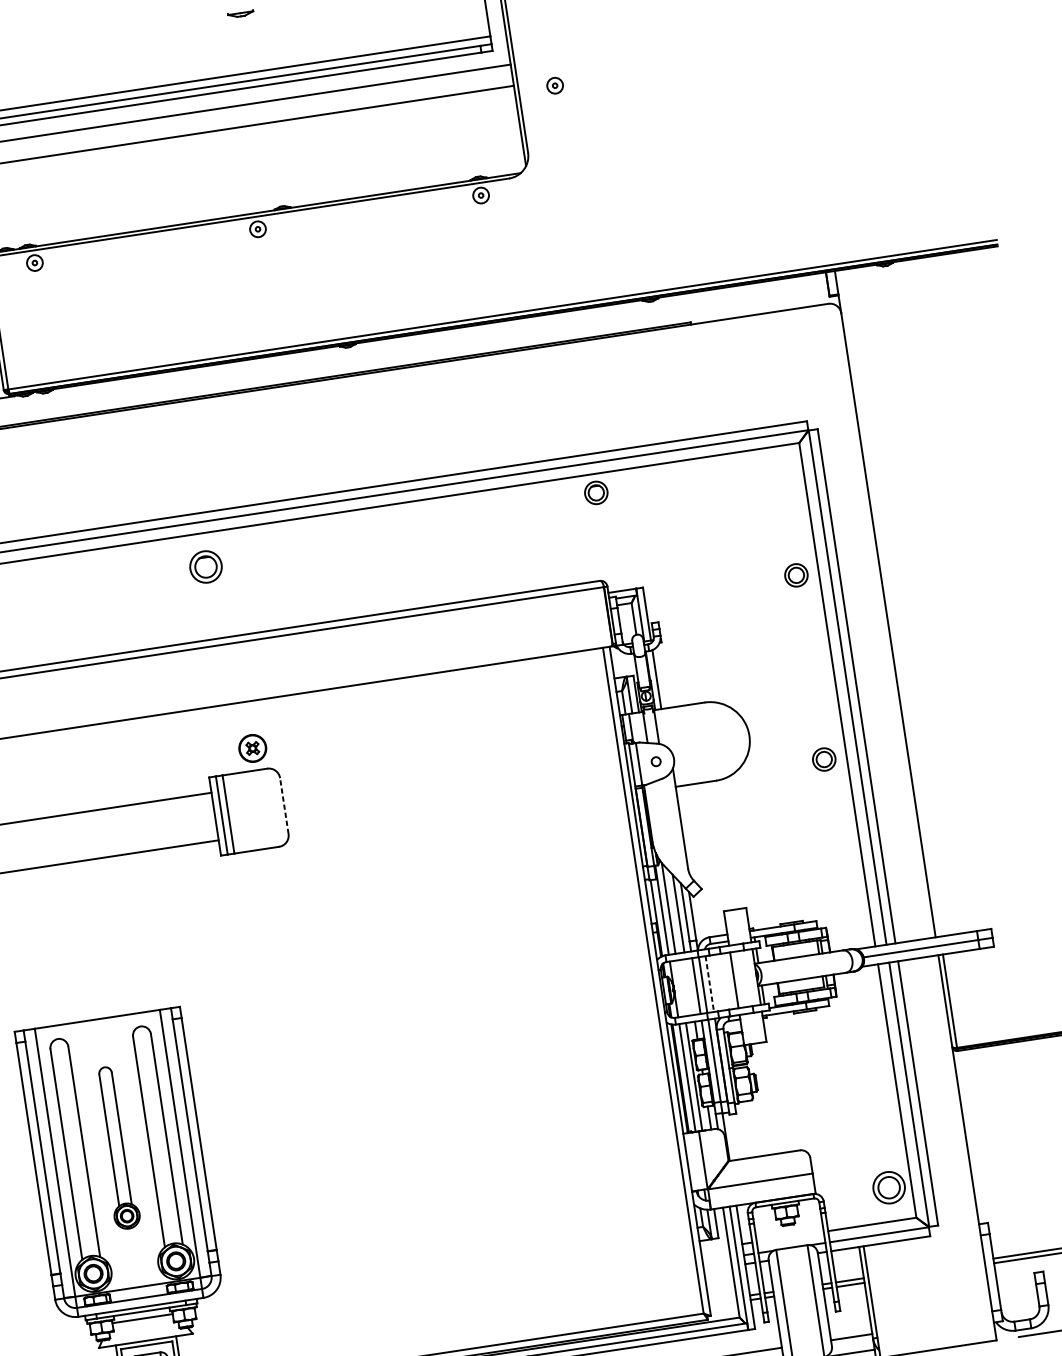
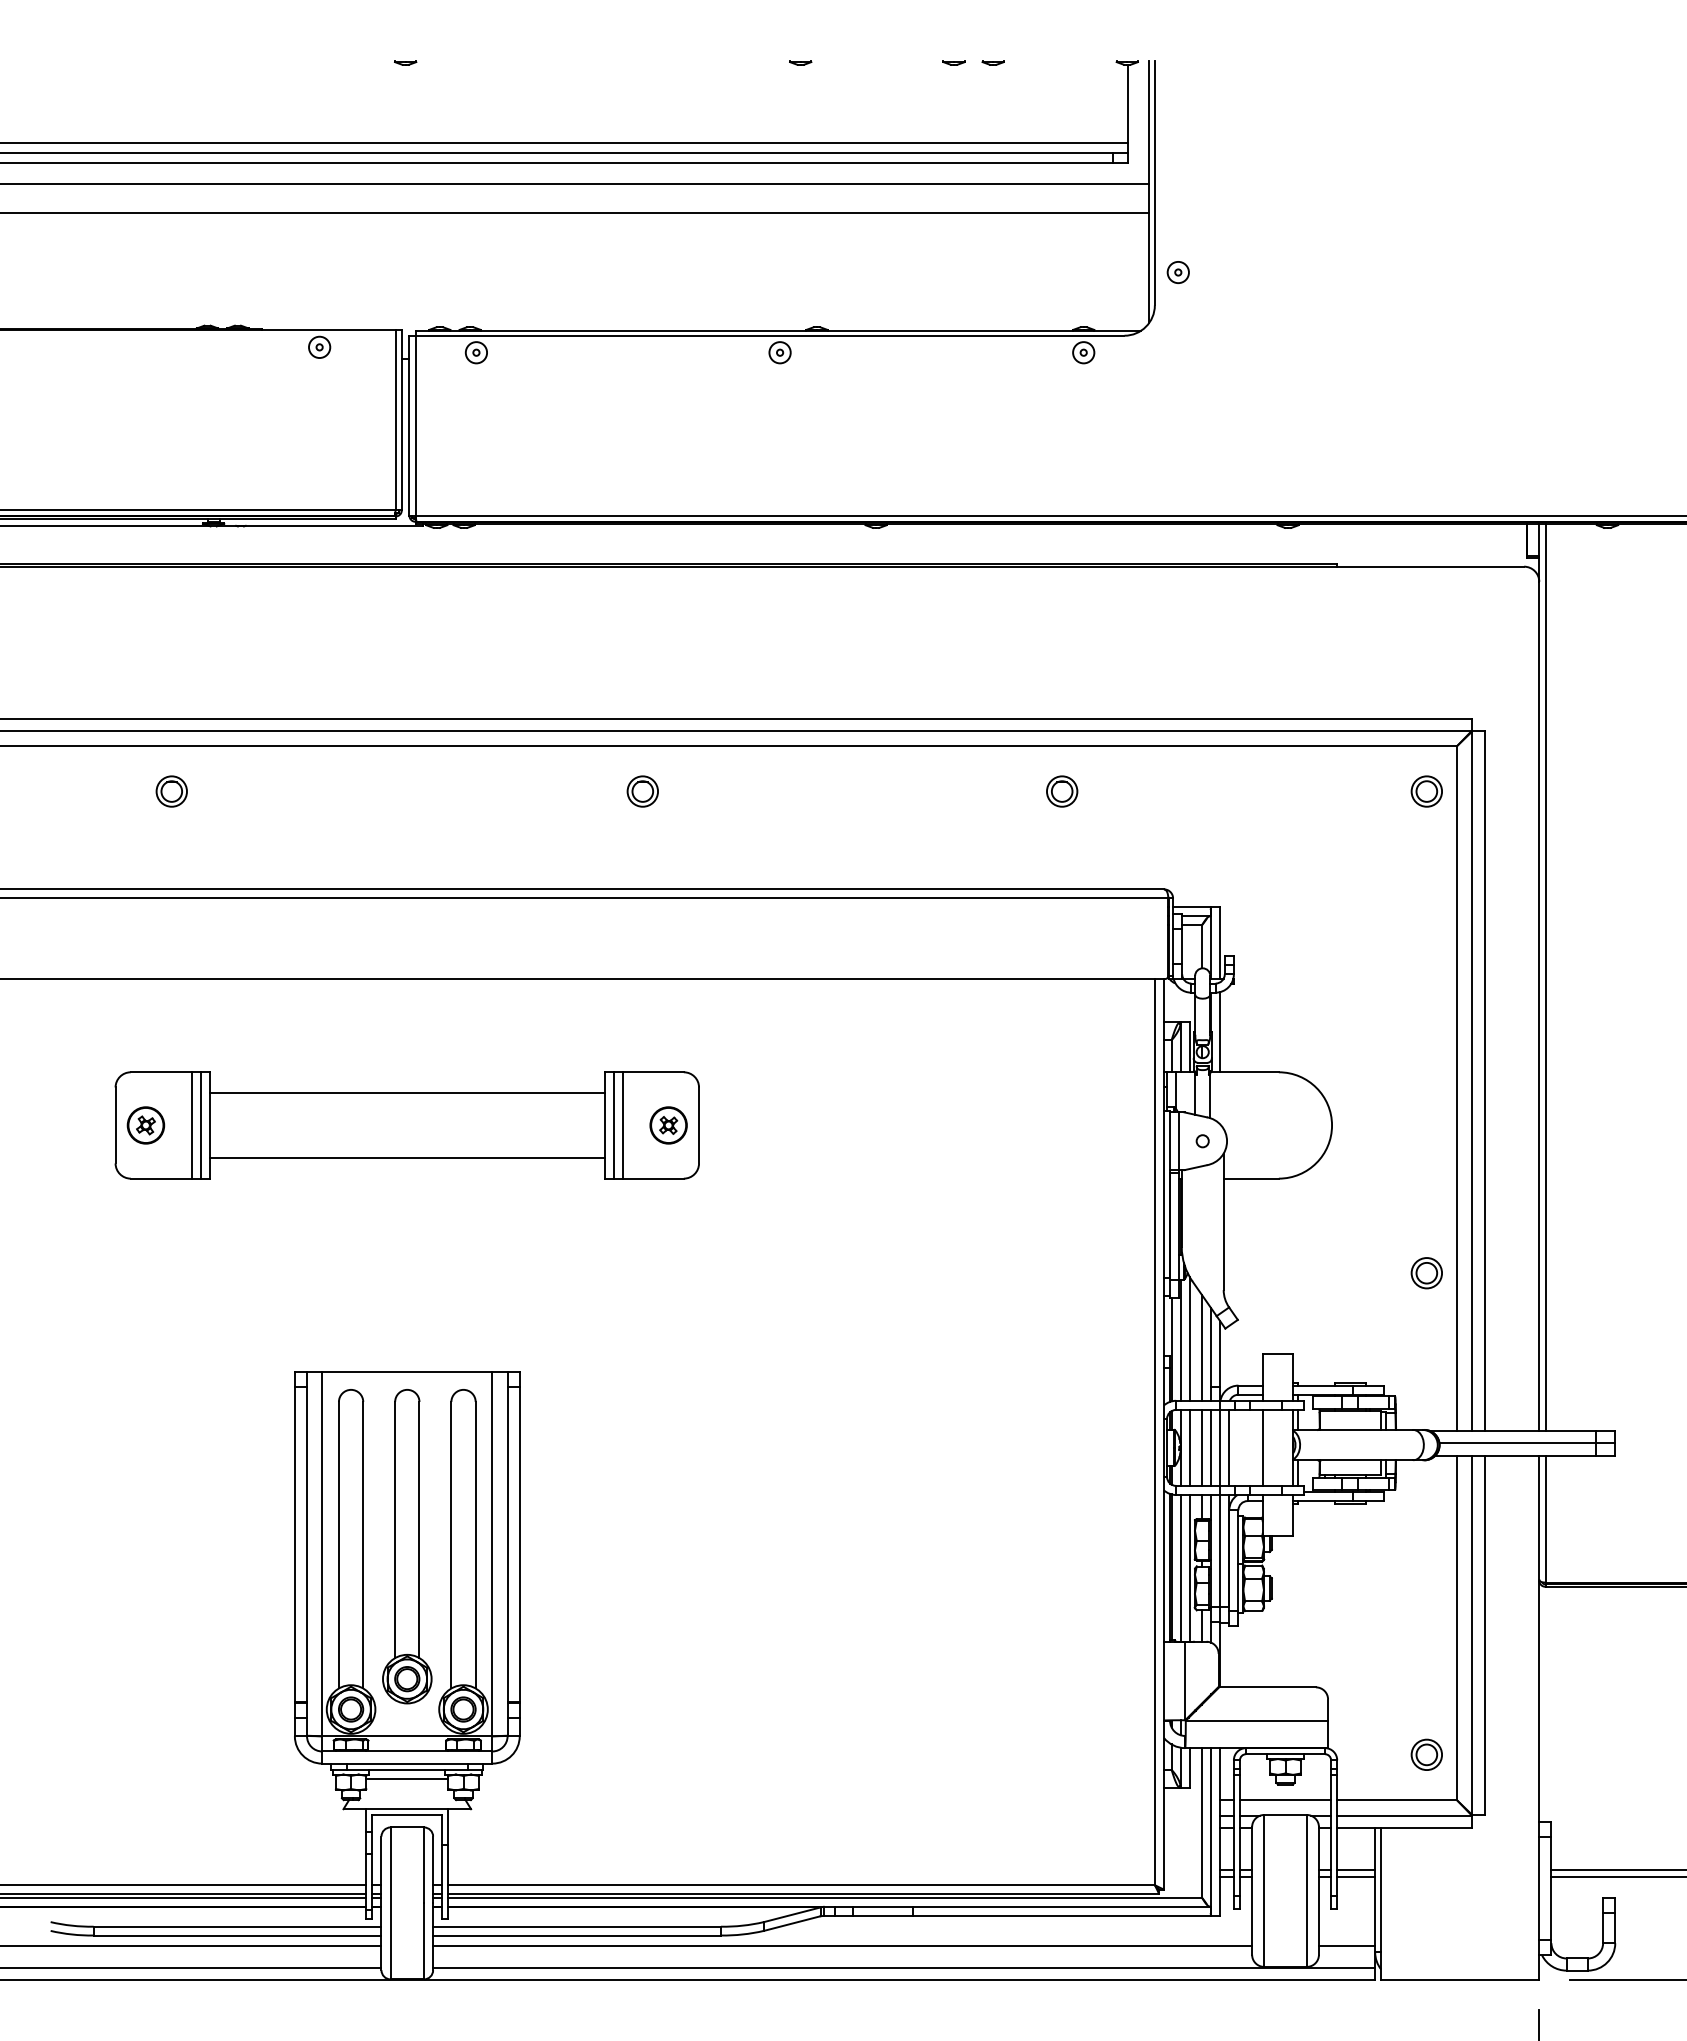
part: (240, 13) -> (800, 62), size x0.62
part: (554, 85) -> (1177, 272), moved
part: (596, 492) -> (1062, 791), moved
part: (205, 566) -> (642, 791), size x0.71
part: (796, 575) -> (1426, 791), moved
line: (889, 603) -> (1545, 977), added
part: (252, 748) -> (668, 1125), moved
part: (824, 759) -> (1426, 1273), moved
line: (284, 806) -> (699, 1125), dashed -> solid
line: (709, 983) -> (1229, 1447), dashed -> solid
line: (689, 986) -> (1201, 1447), added
line: (680, 988) -> (1189, 1447), added
part: (116, 1147) -> (407, 1546), size x1.43
part: (888, 1187) -> (1426, 1754), size x0.71
line: (790, 1236) -> (1285, 1800), added

